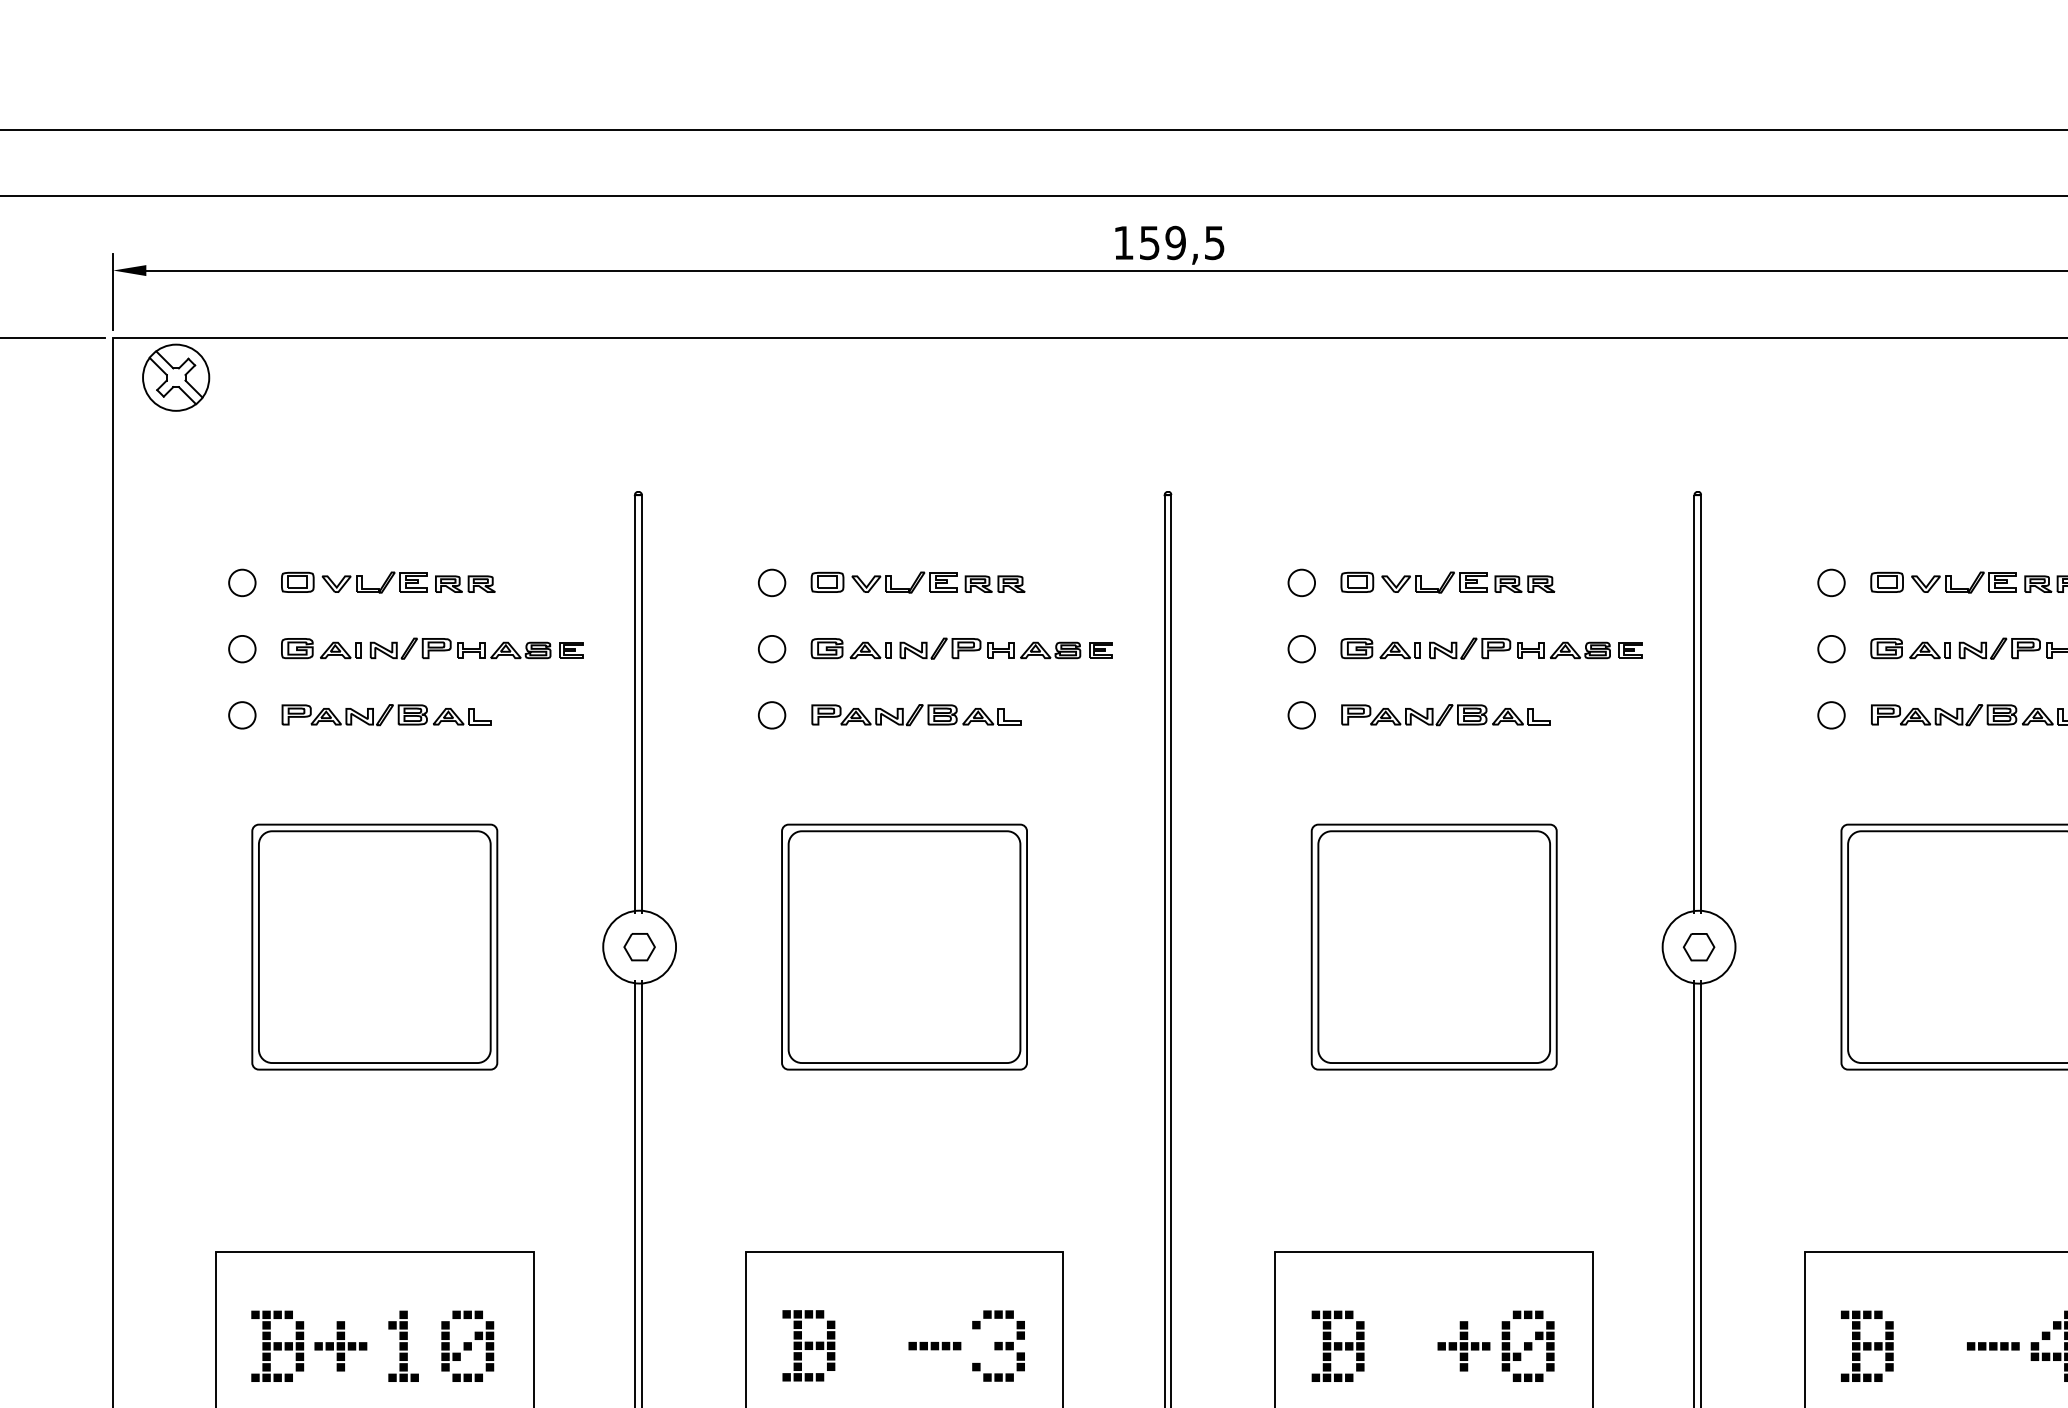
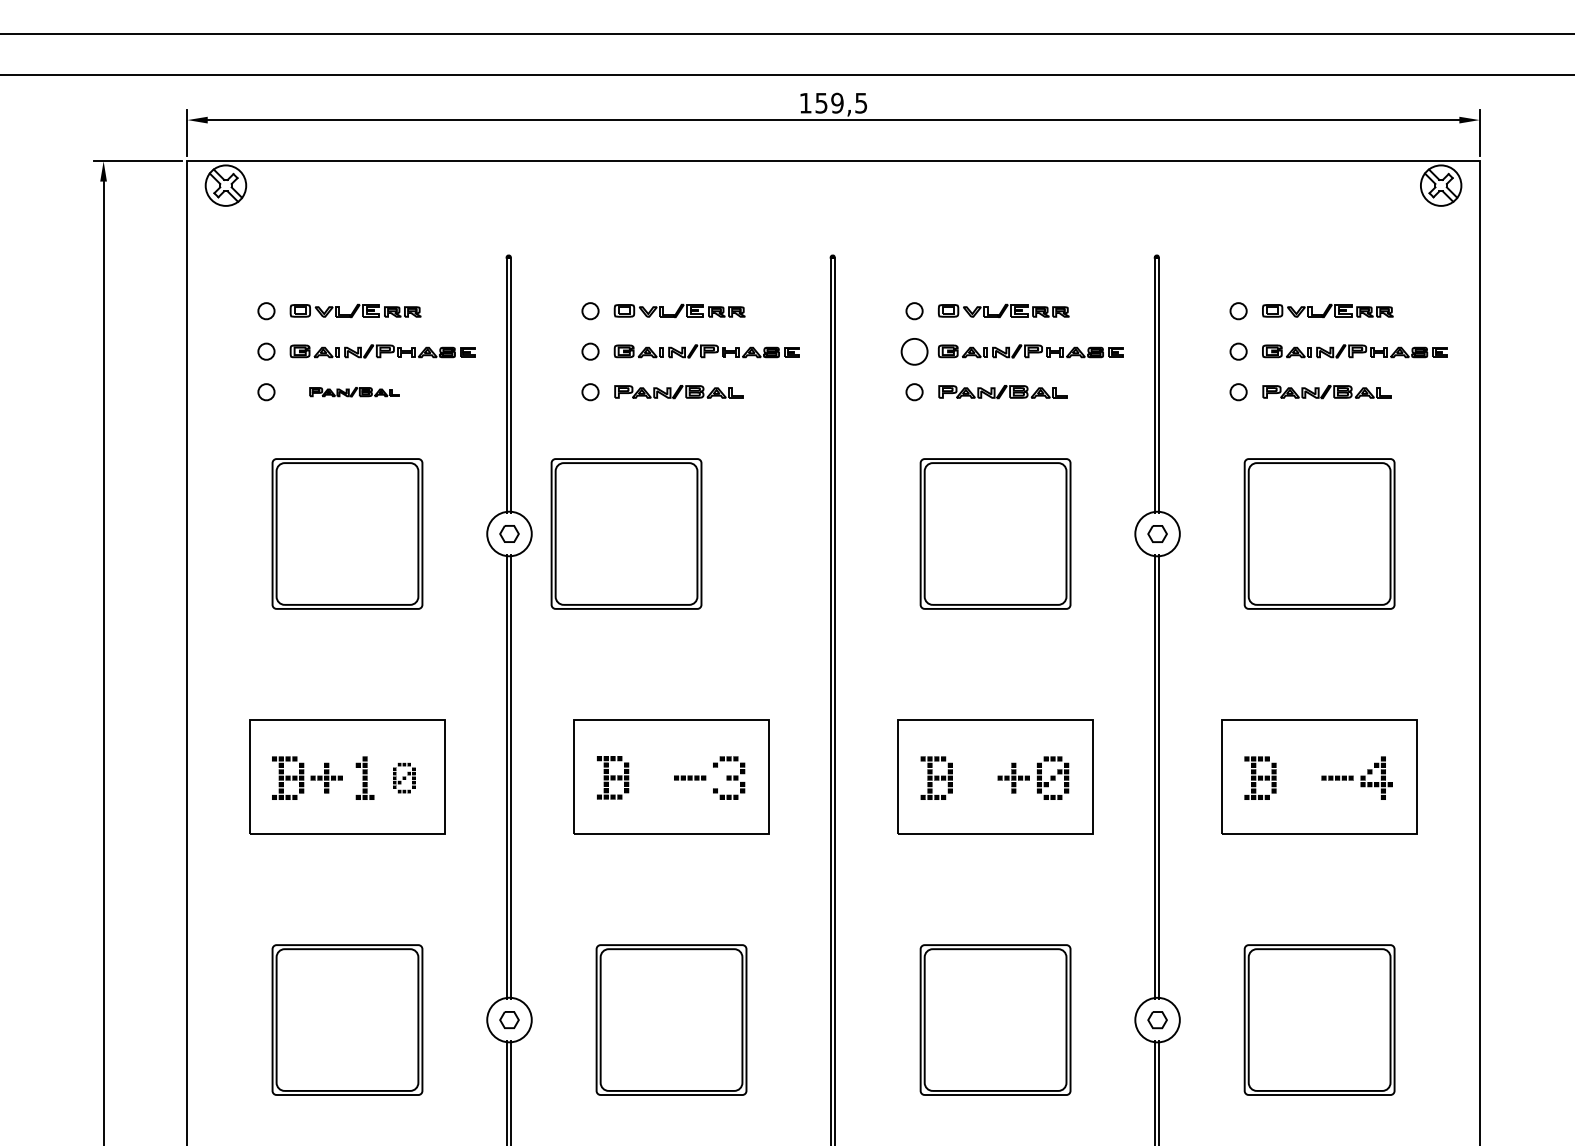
part: (1301, 648) -> (914, 351), size x1.6
part: (386, 715) -> (354, 392), size x0.7
part: (904, 946) -> (626, 533), moved
part: (467, 1345) -> (404, 777), size x0.7

